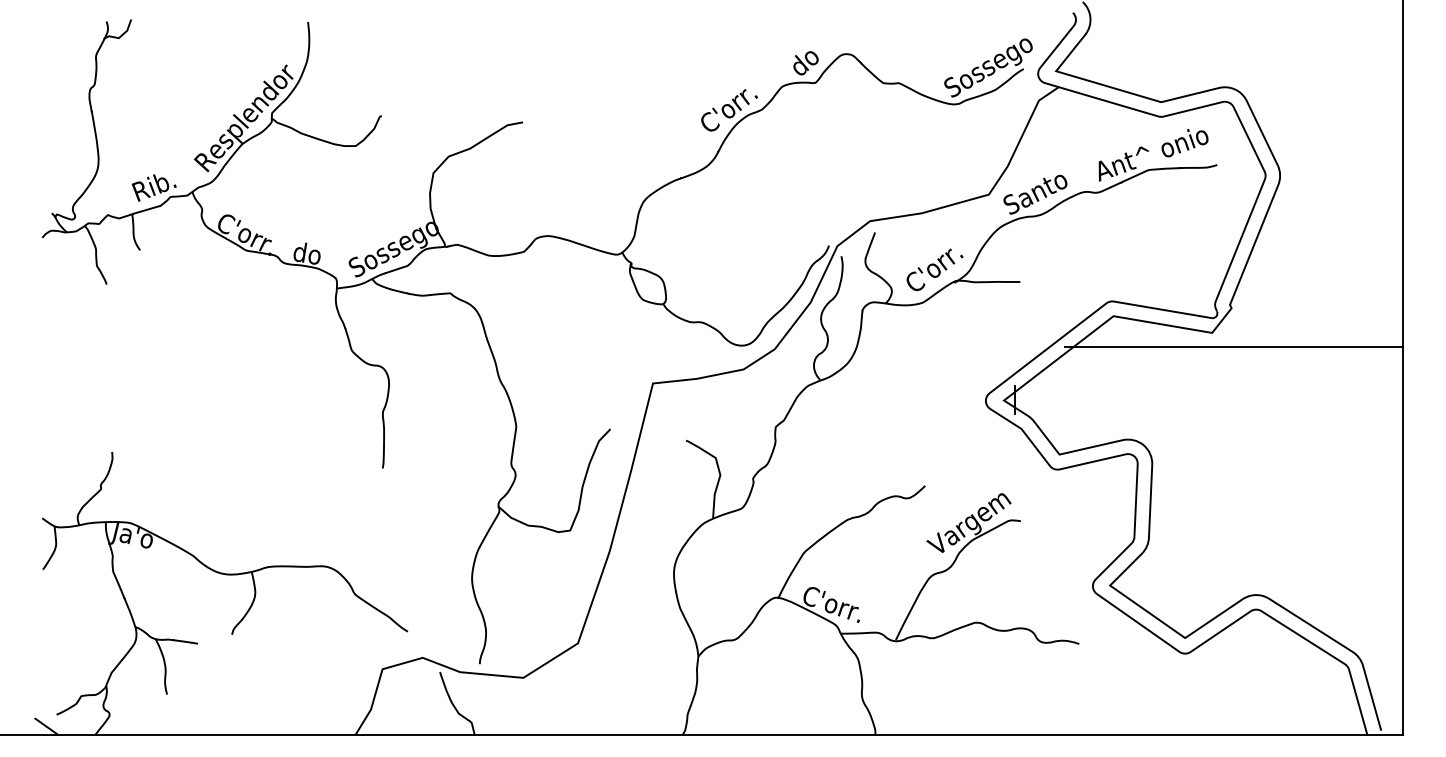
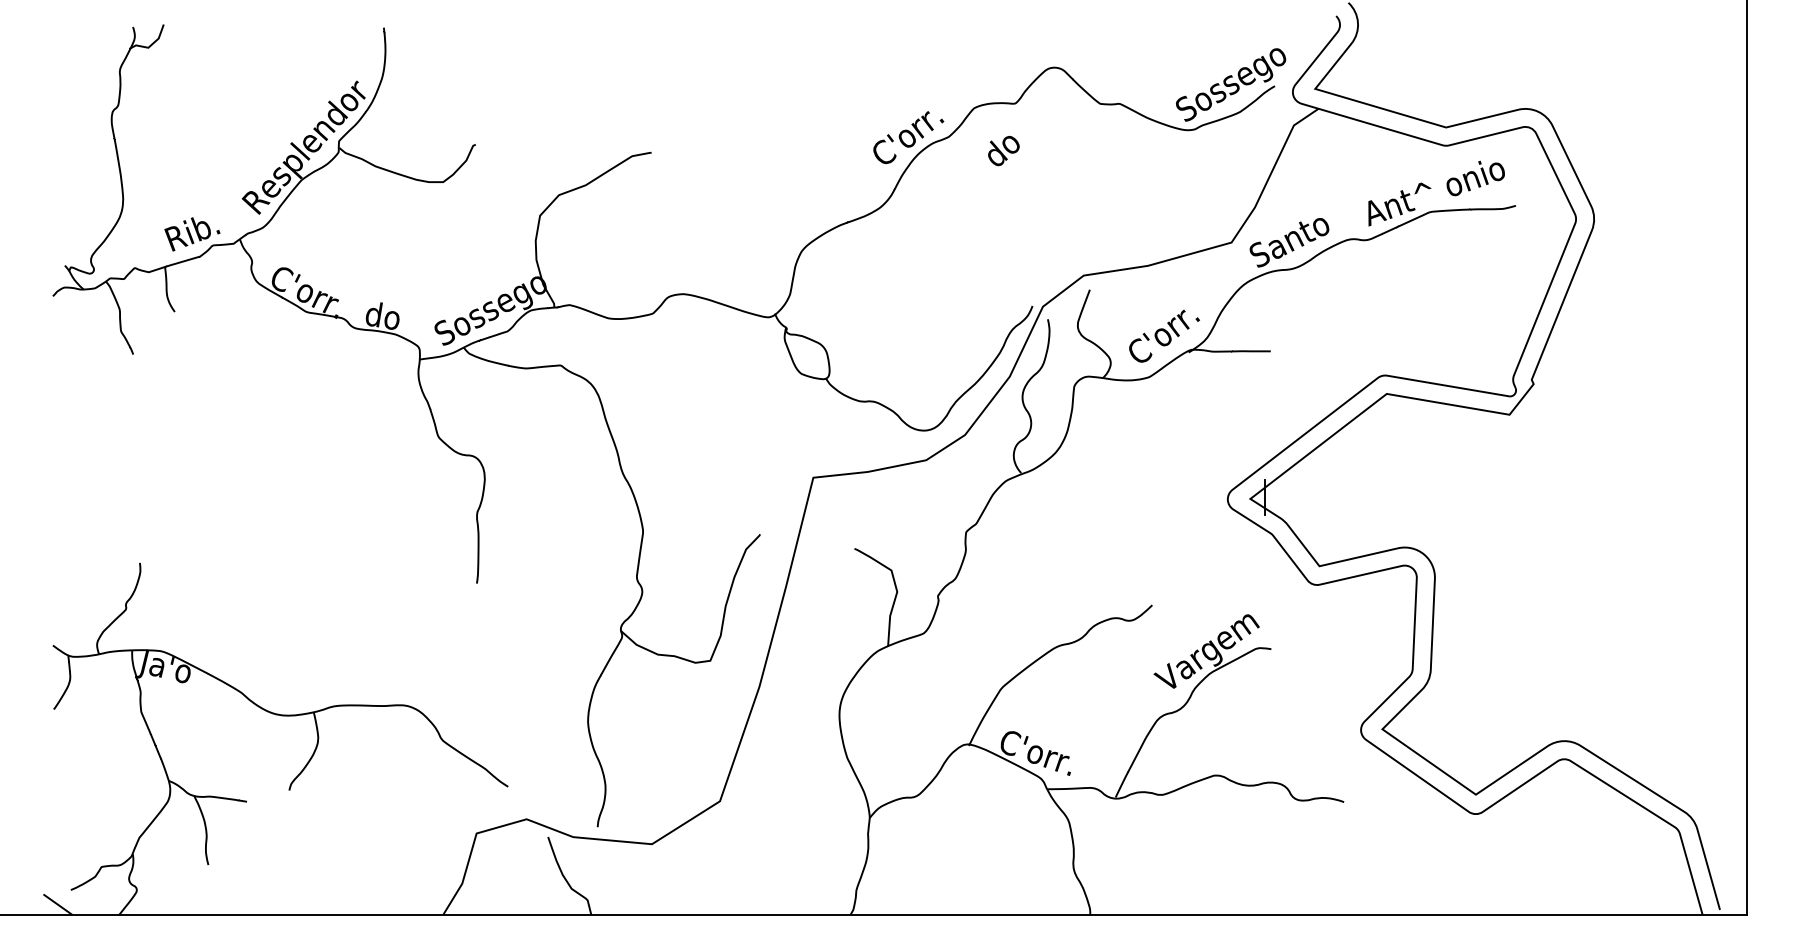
text: (805, 62) -> (1003, 150), moved
line: (1233, 347) -> (1536, 432), removed

